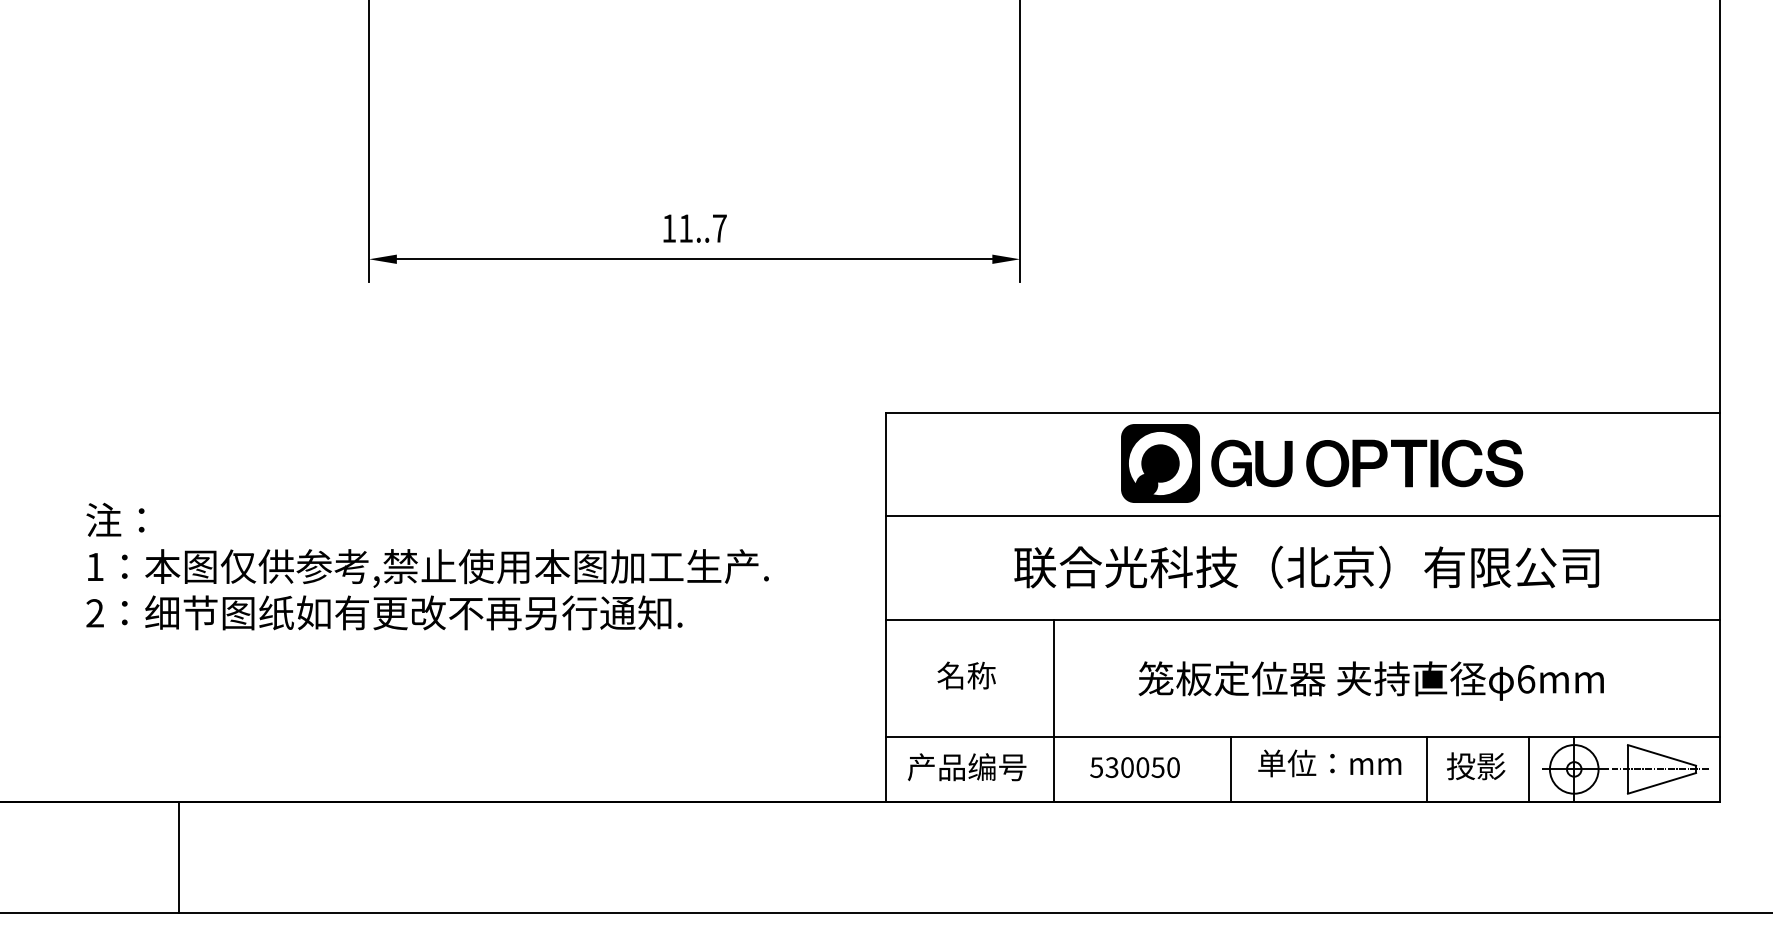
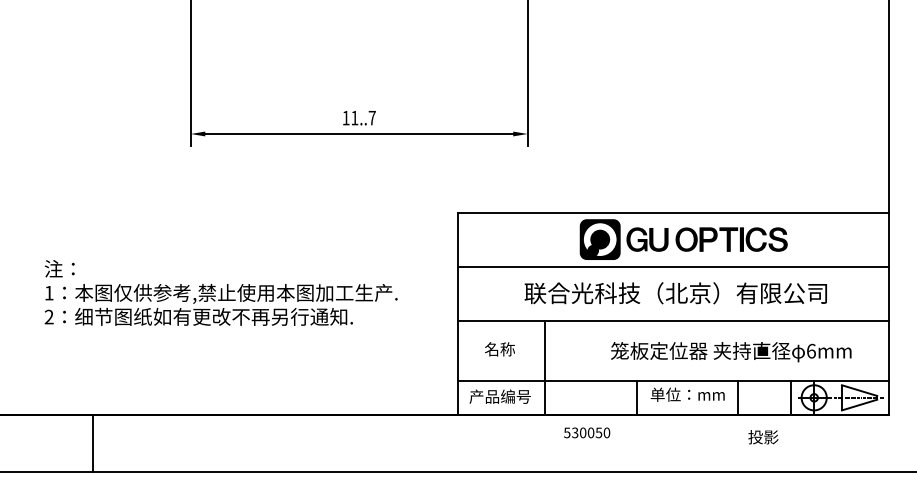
text: (1371, 681) -> (731, 352), moved
text: (1135, 766) -> (587, 432), moved
text: (1476, 766) -> (763, 437), moved

